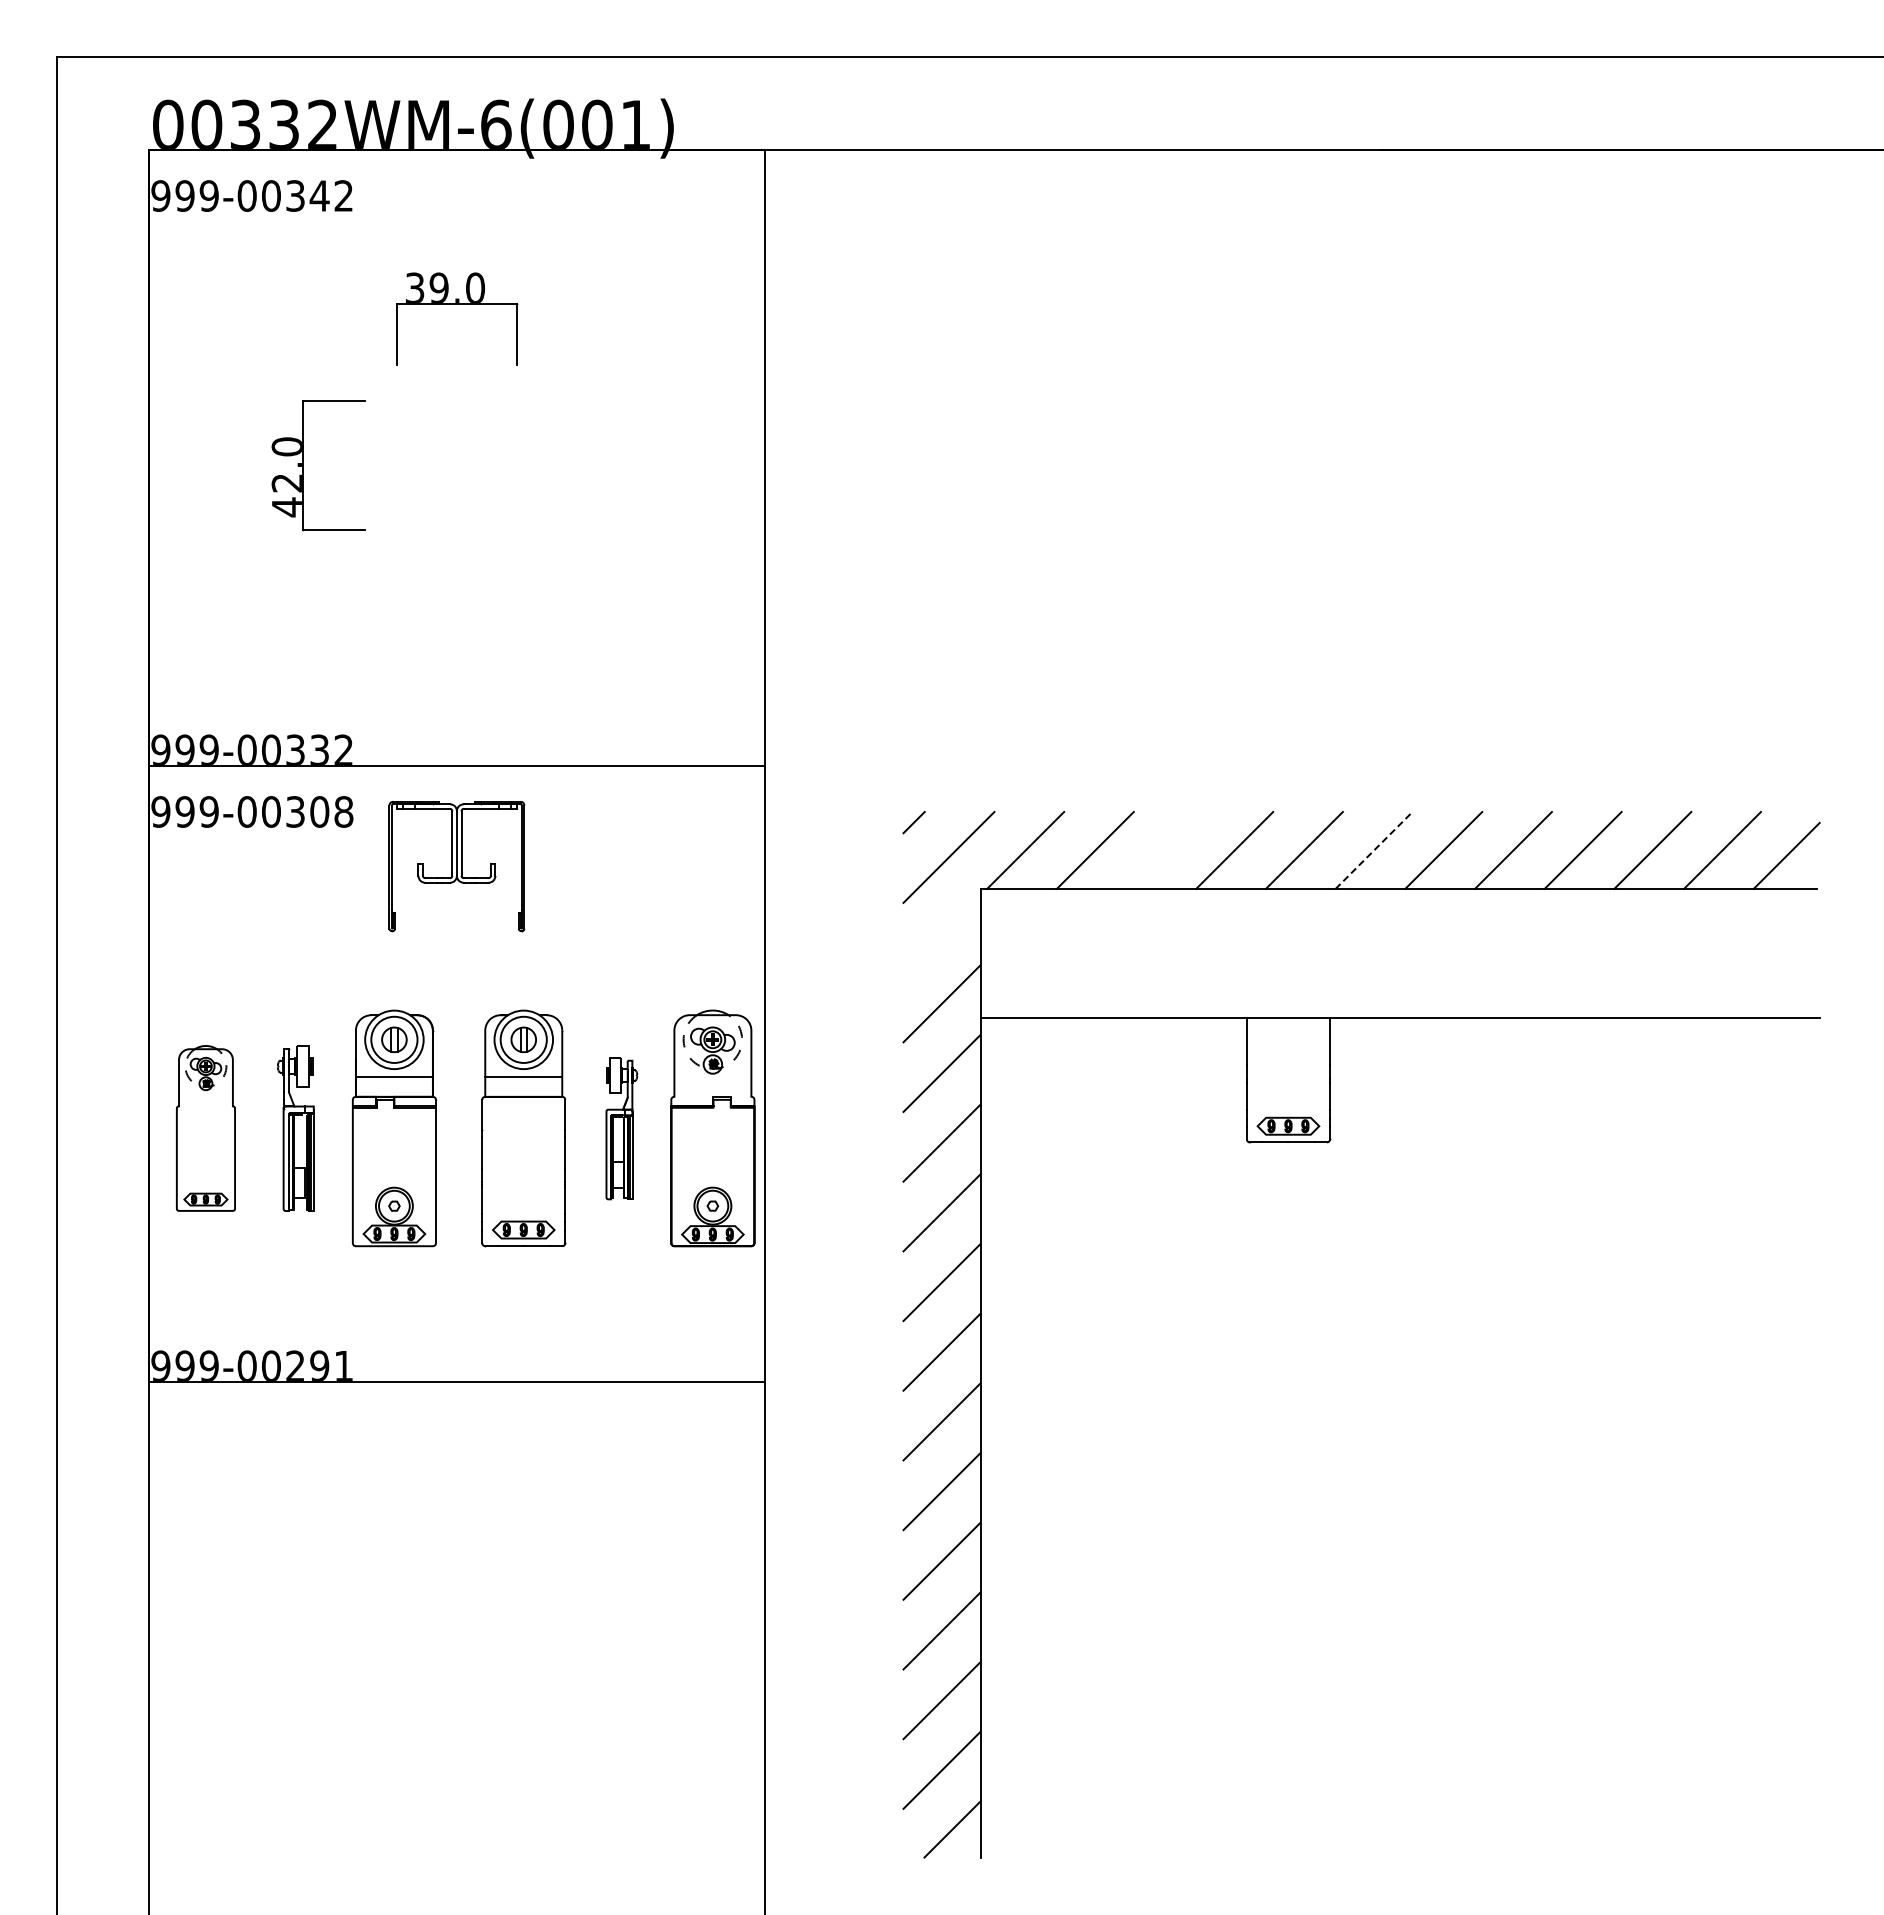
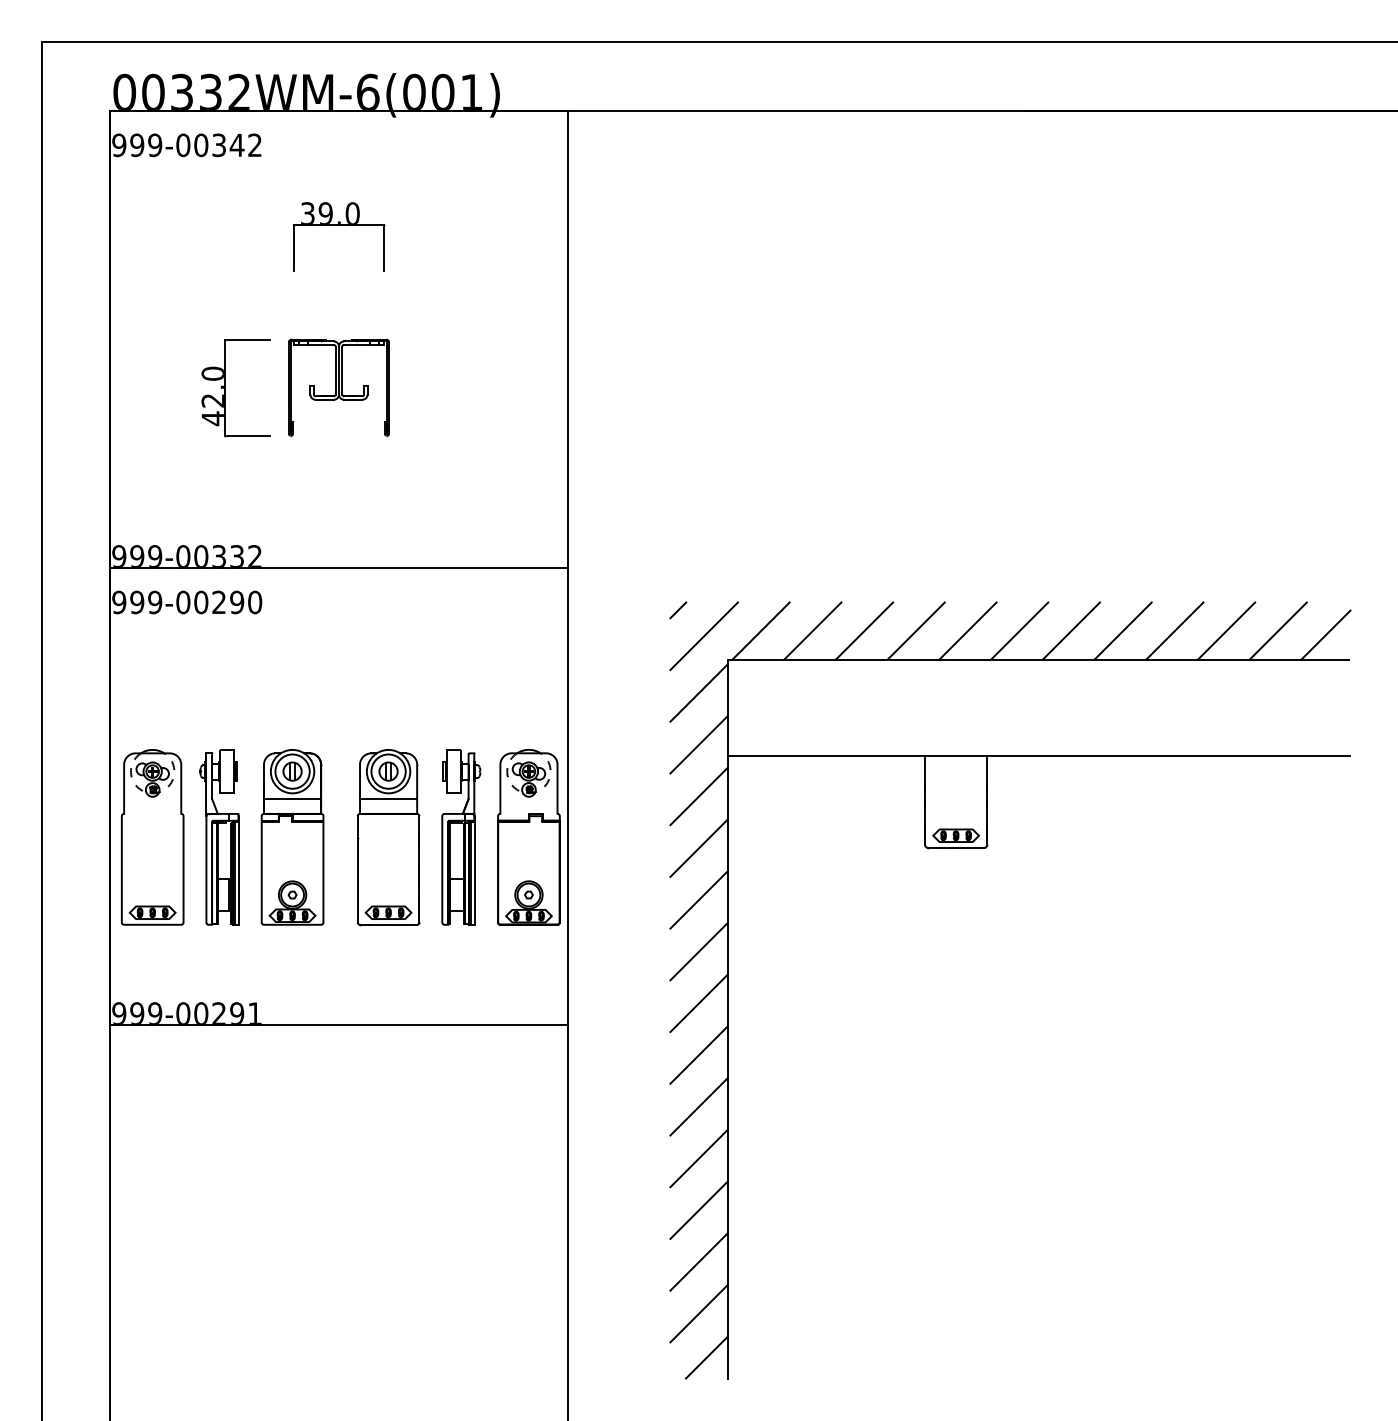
part: (303, 465) -> (225, 387), moved
text: (319, 811) -> (236, 602), 999-00308 -> 999-00290
line: (1164, 849) -> (864, 630), added
line: (1374, 850) -> (1020, 631), dashed -> solid
part: (456, 866) -> (338, 387), moved
line: (941, 933) -> (698, 692), added
part: (205, 1128) -> (152, 837), size x1.43
part: (295, 1128) -> (219, 837), size x1.43
part: (621, 1128) -> (461, 837), size x1.67

